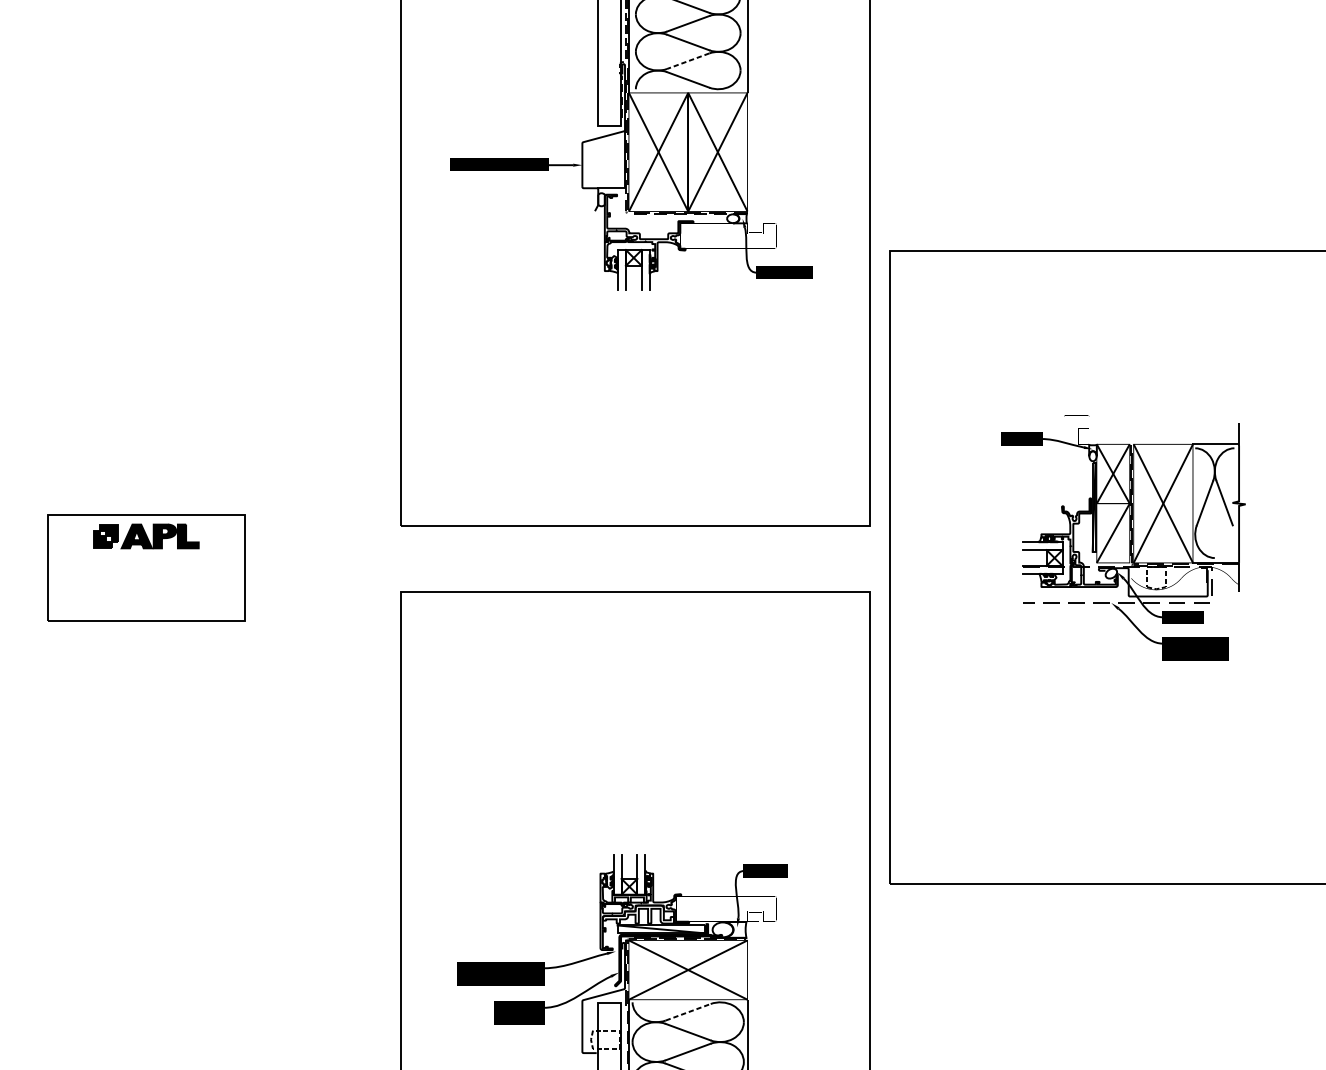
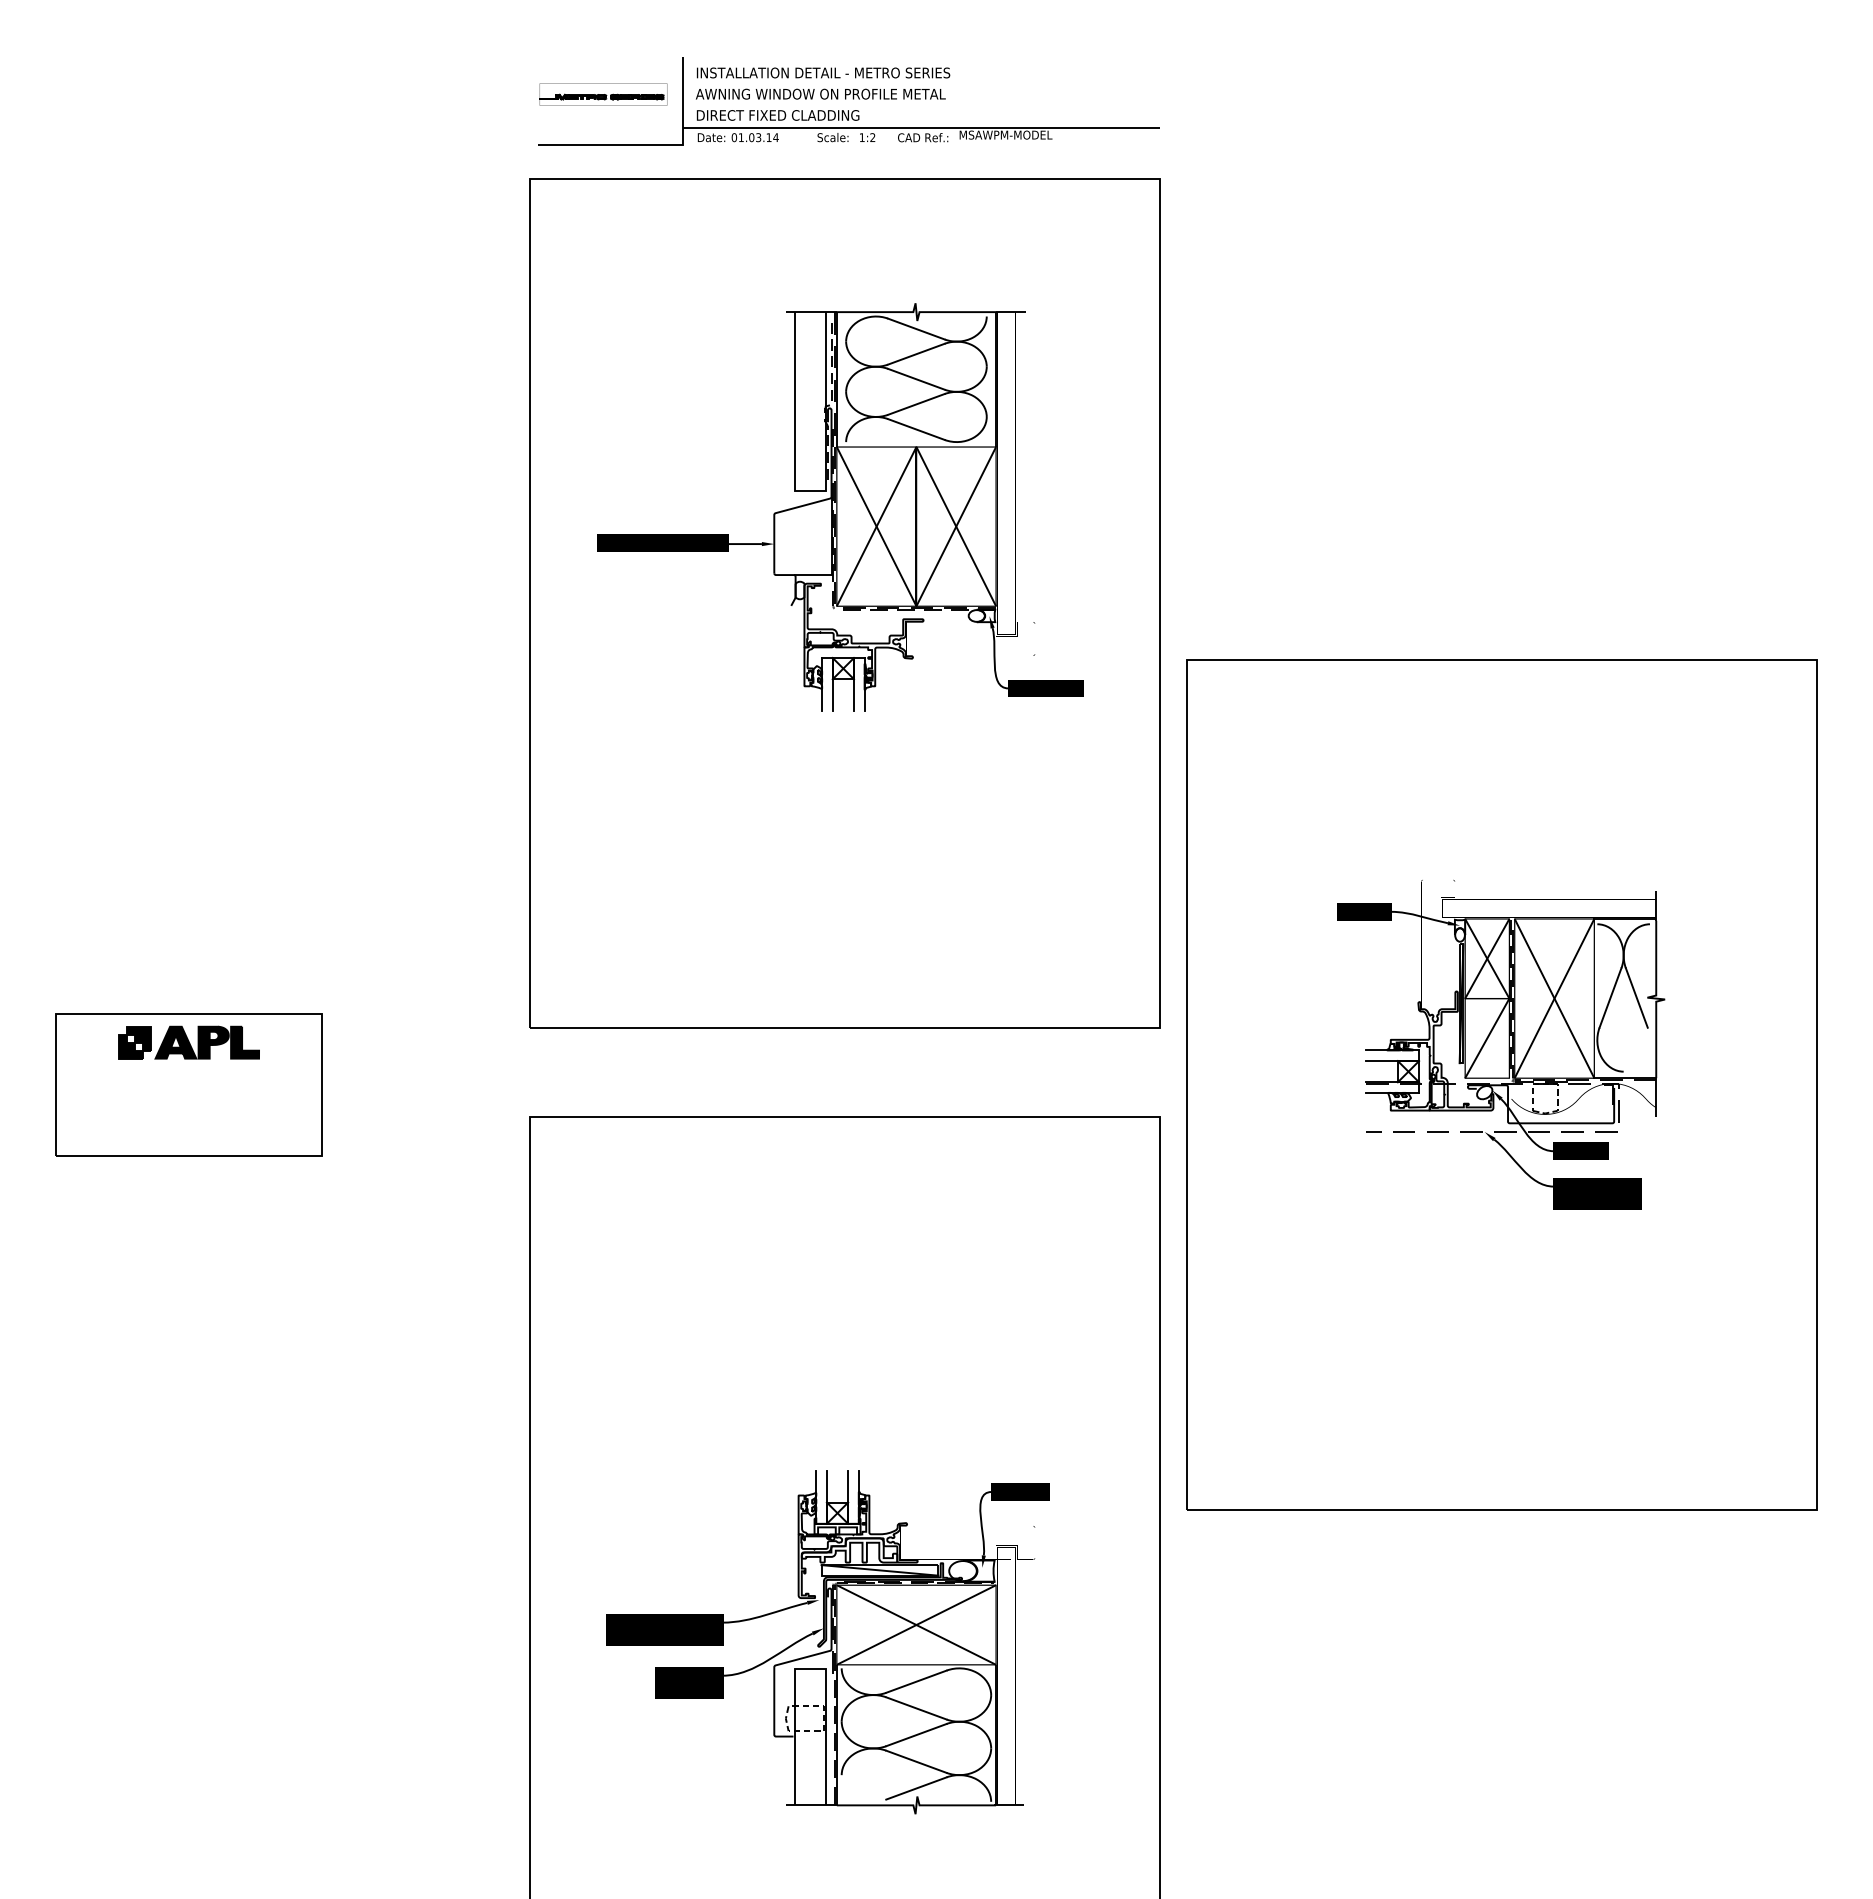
line: (687, 61) -> (915, 404), dashed -> solid
line: (688, 1012) -> (916, 1681), dashed -> solid

